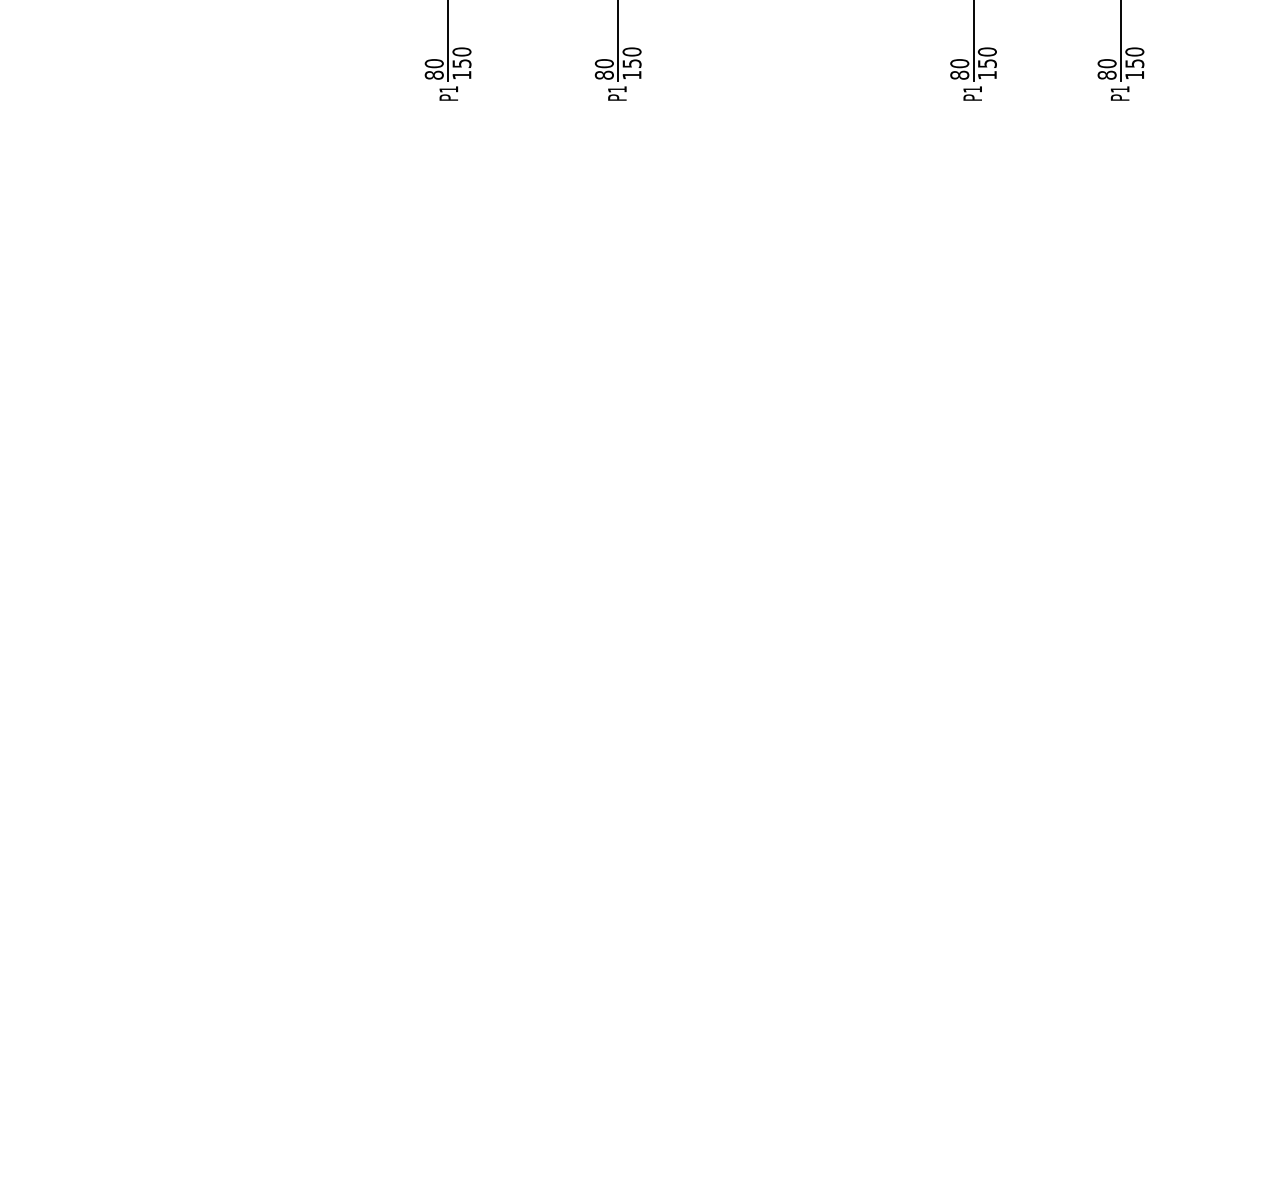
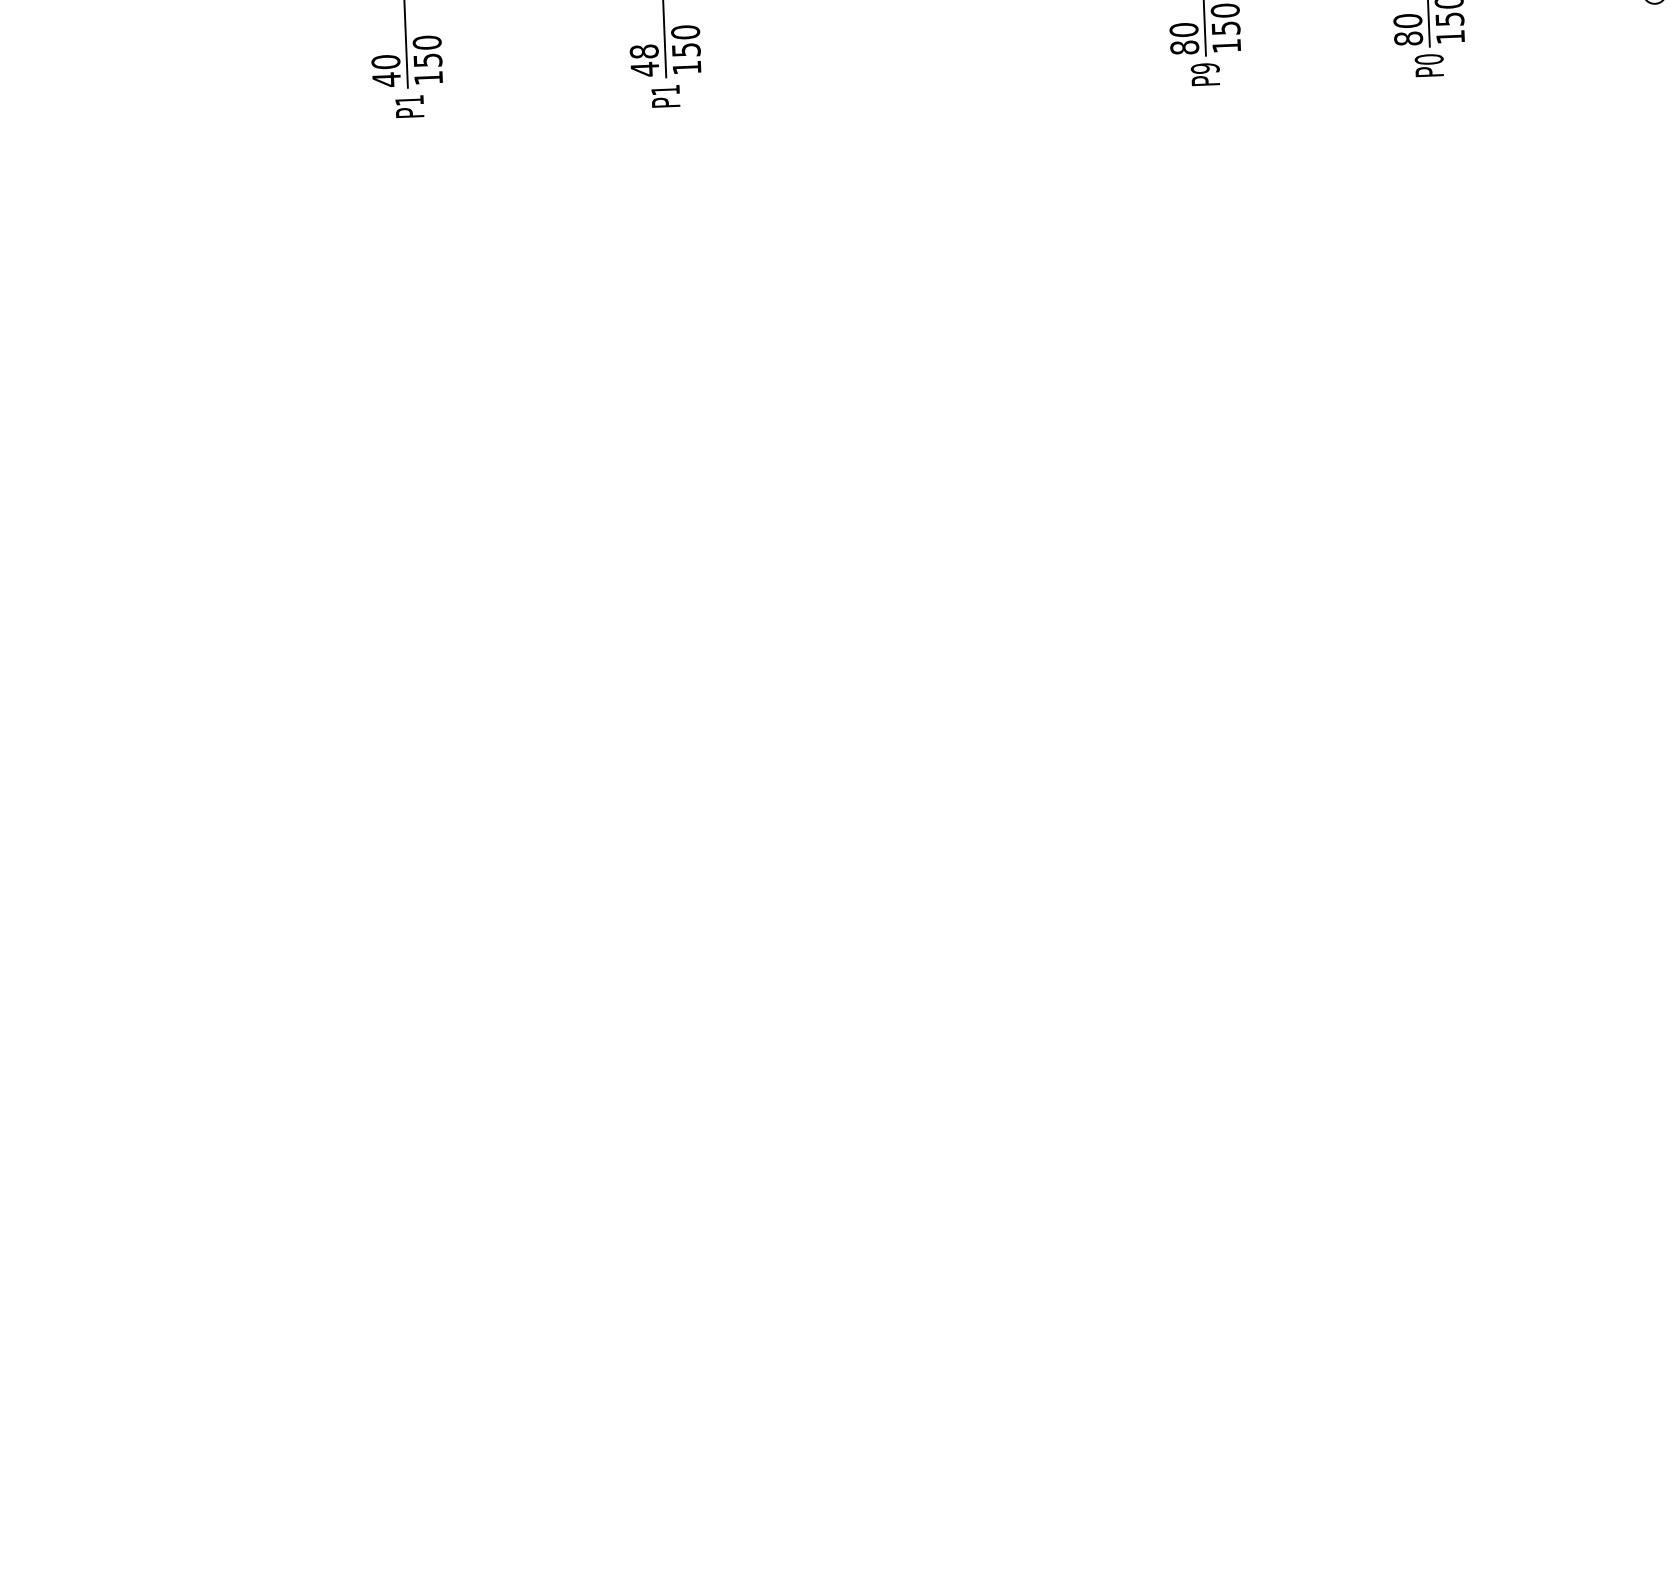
text: (603, 69) -> (643, 60), 80 -> 48
text: (433, 75) -> (385, 80), 80 -> 40
text: (972, 89) -> (1204, 68), P1 -> P9
text: (1119, 89) -> (1428, 59), P1 -> P0

